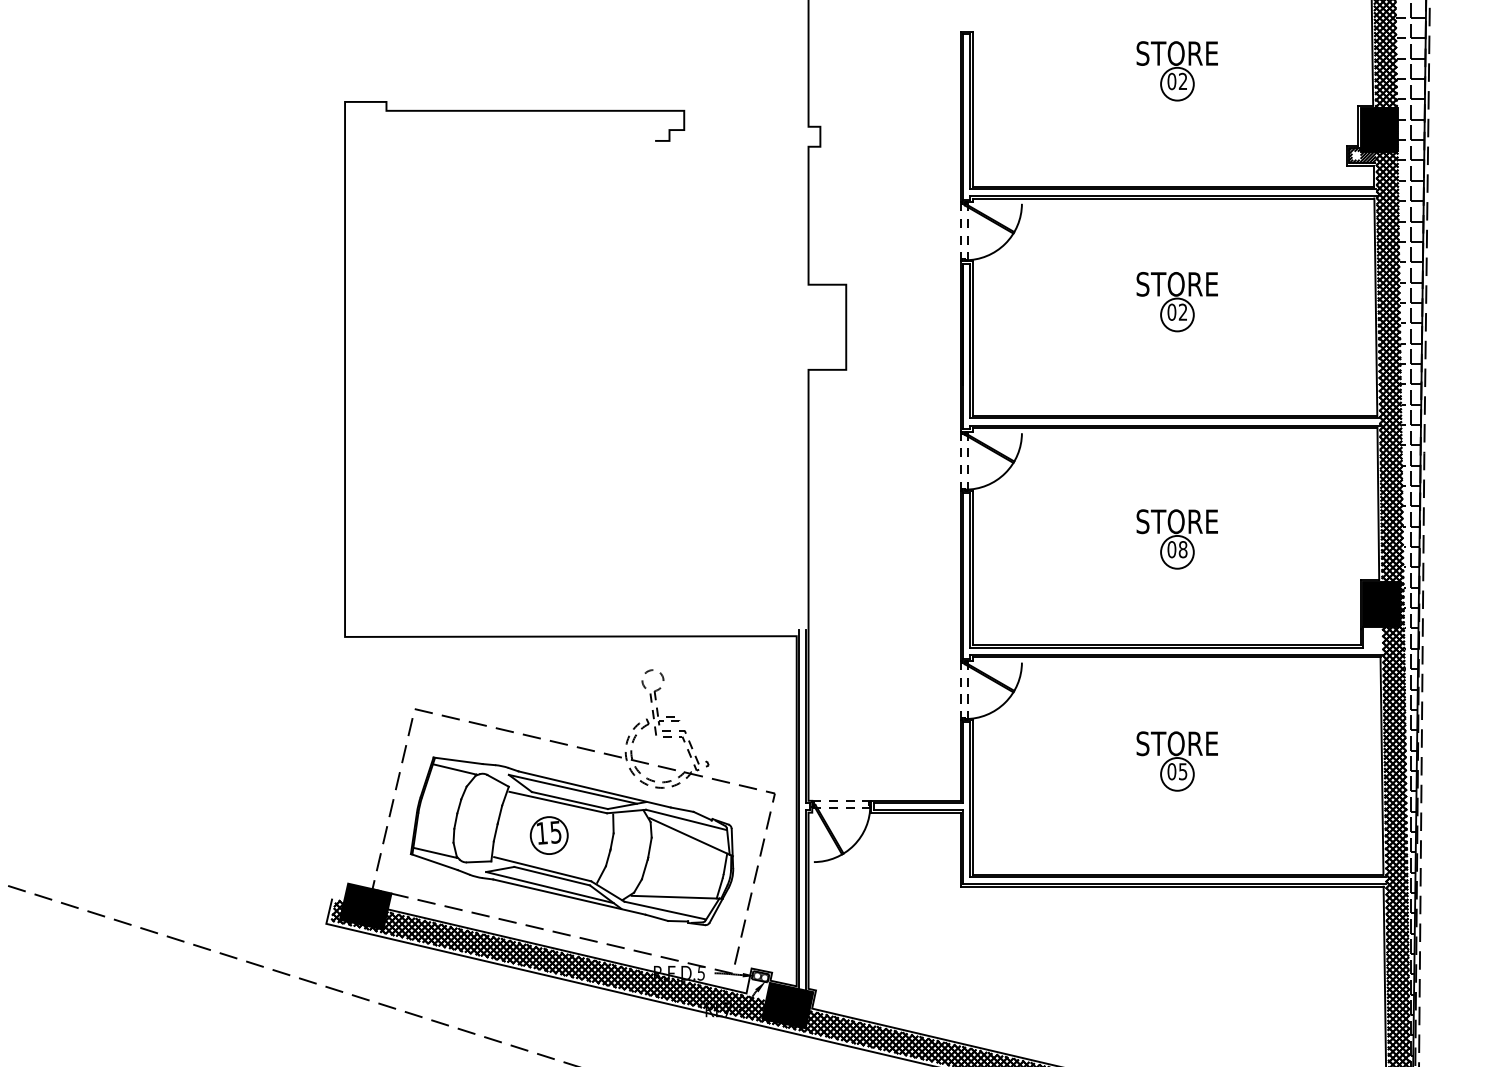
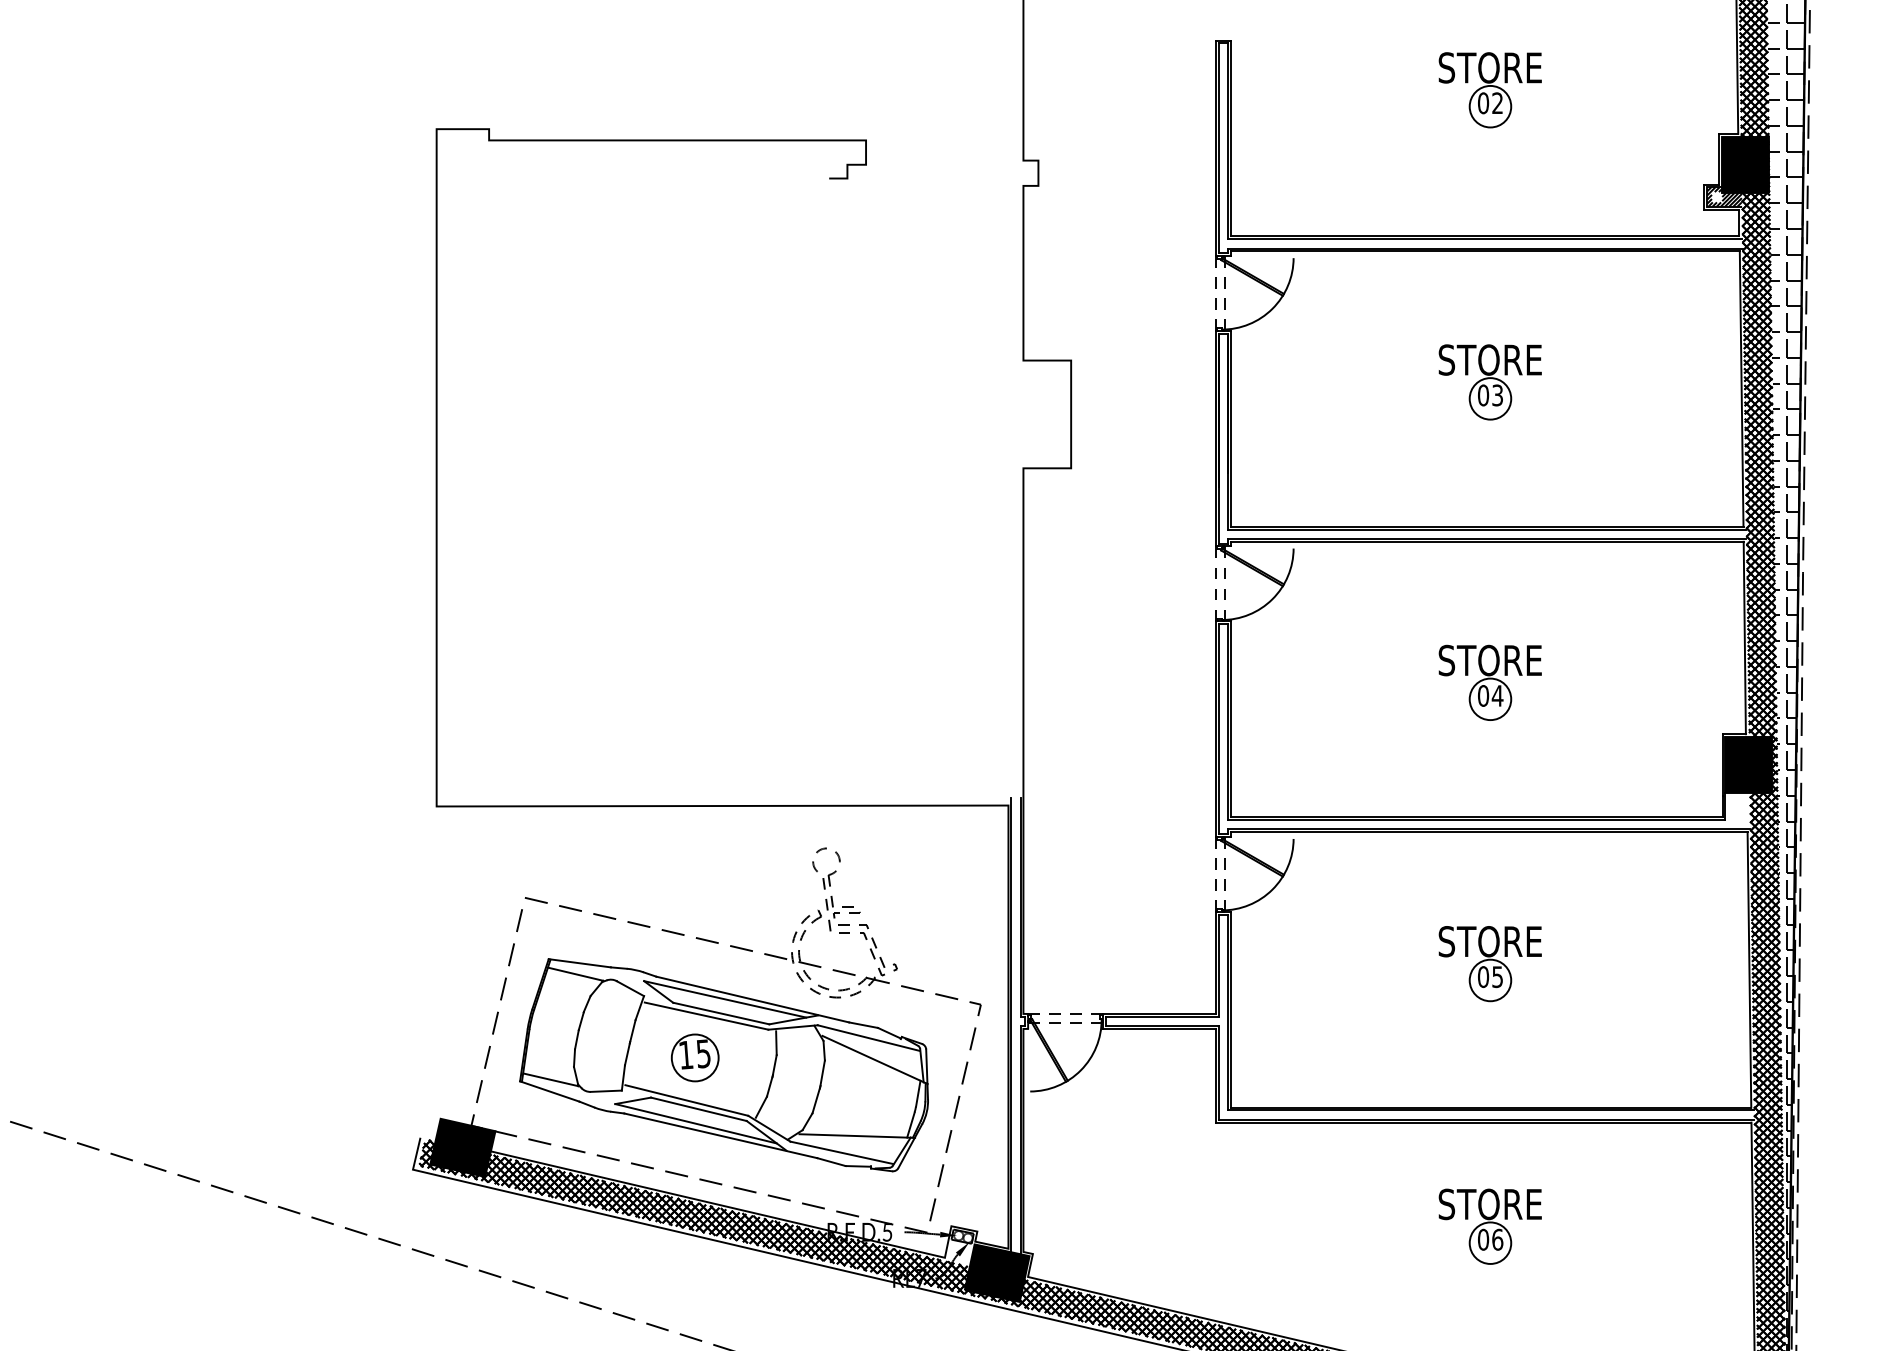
text: (1182, 312) -> (1497, 395), 02 -> 03
text: (1182, 549) -> (1497, 695), 08 -> 04
part: (1176, 968) -> (1489, 1226), added

